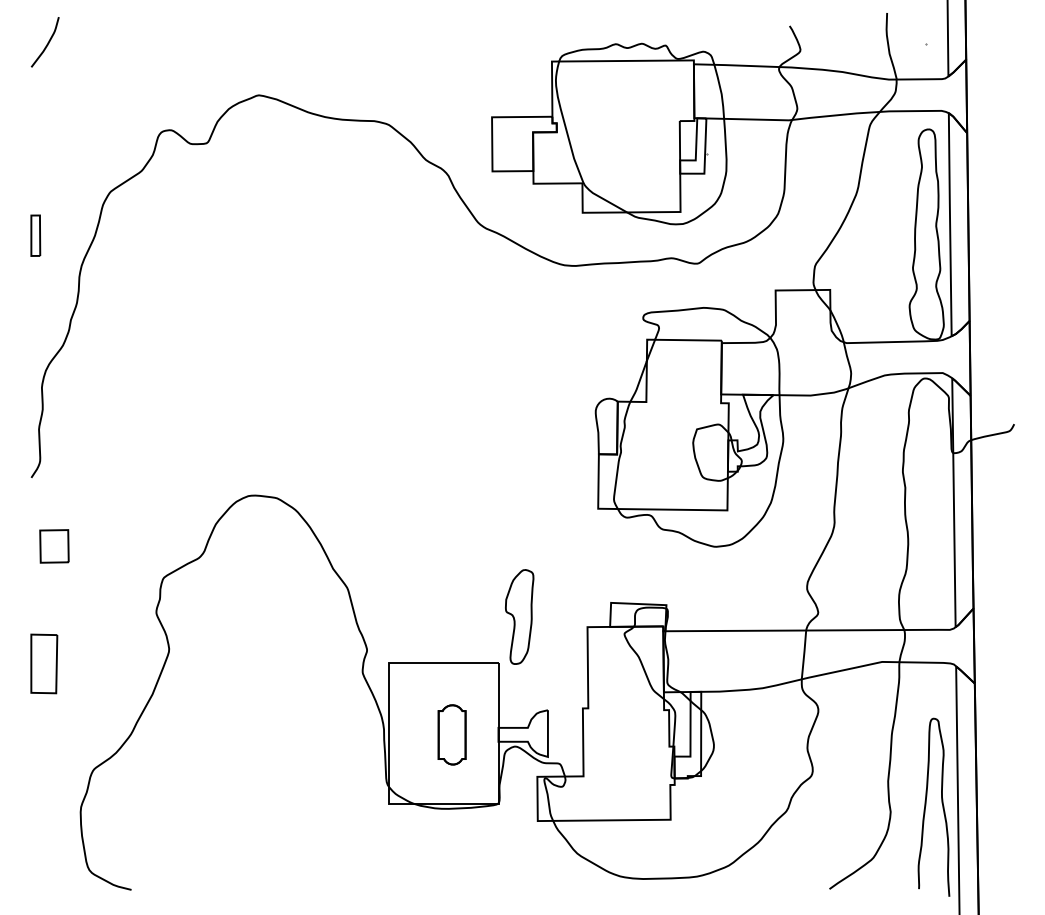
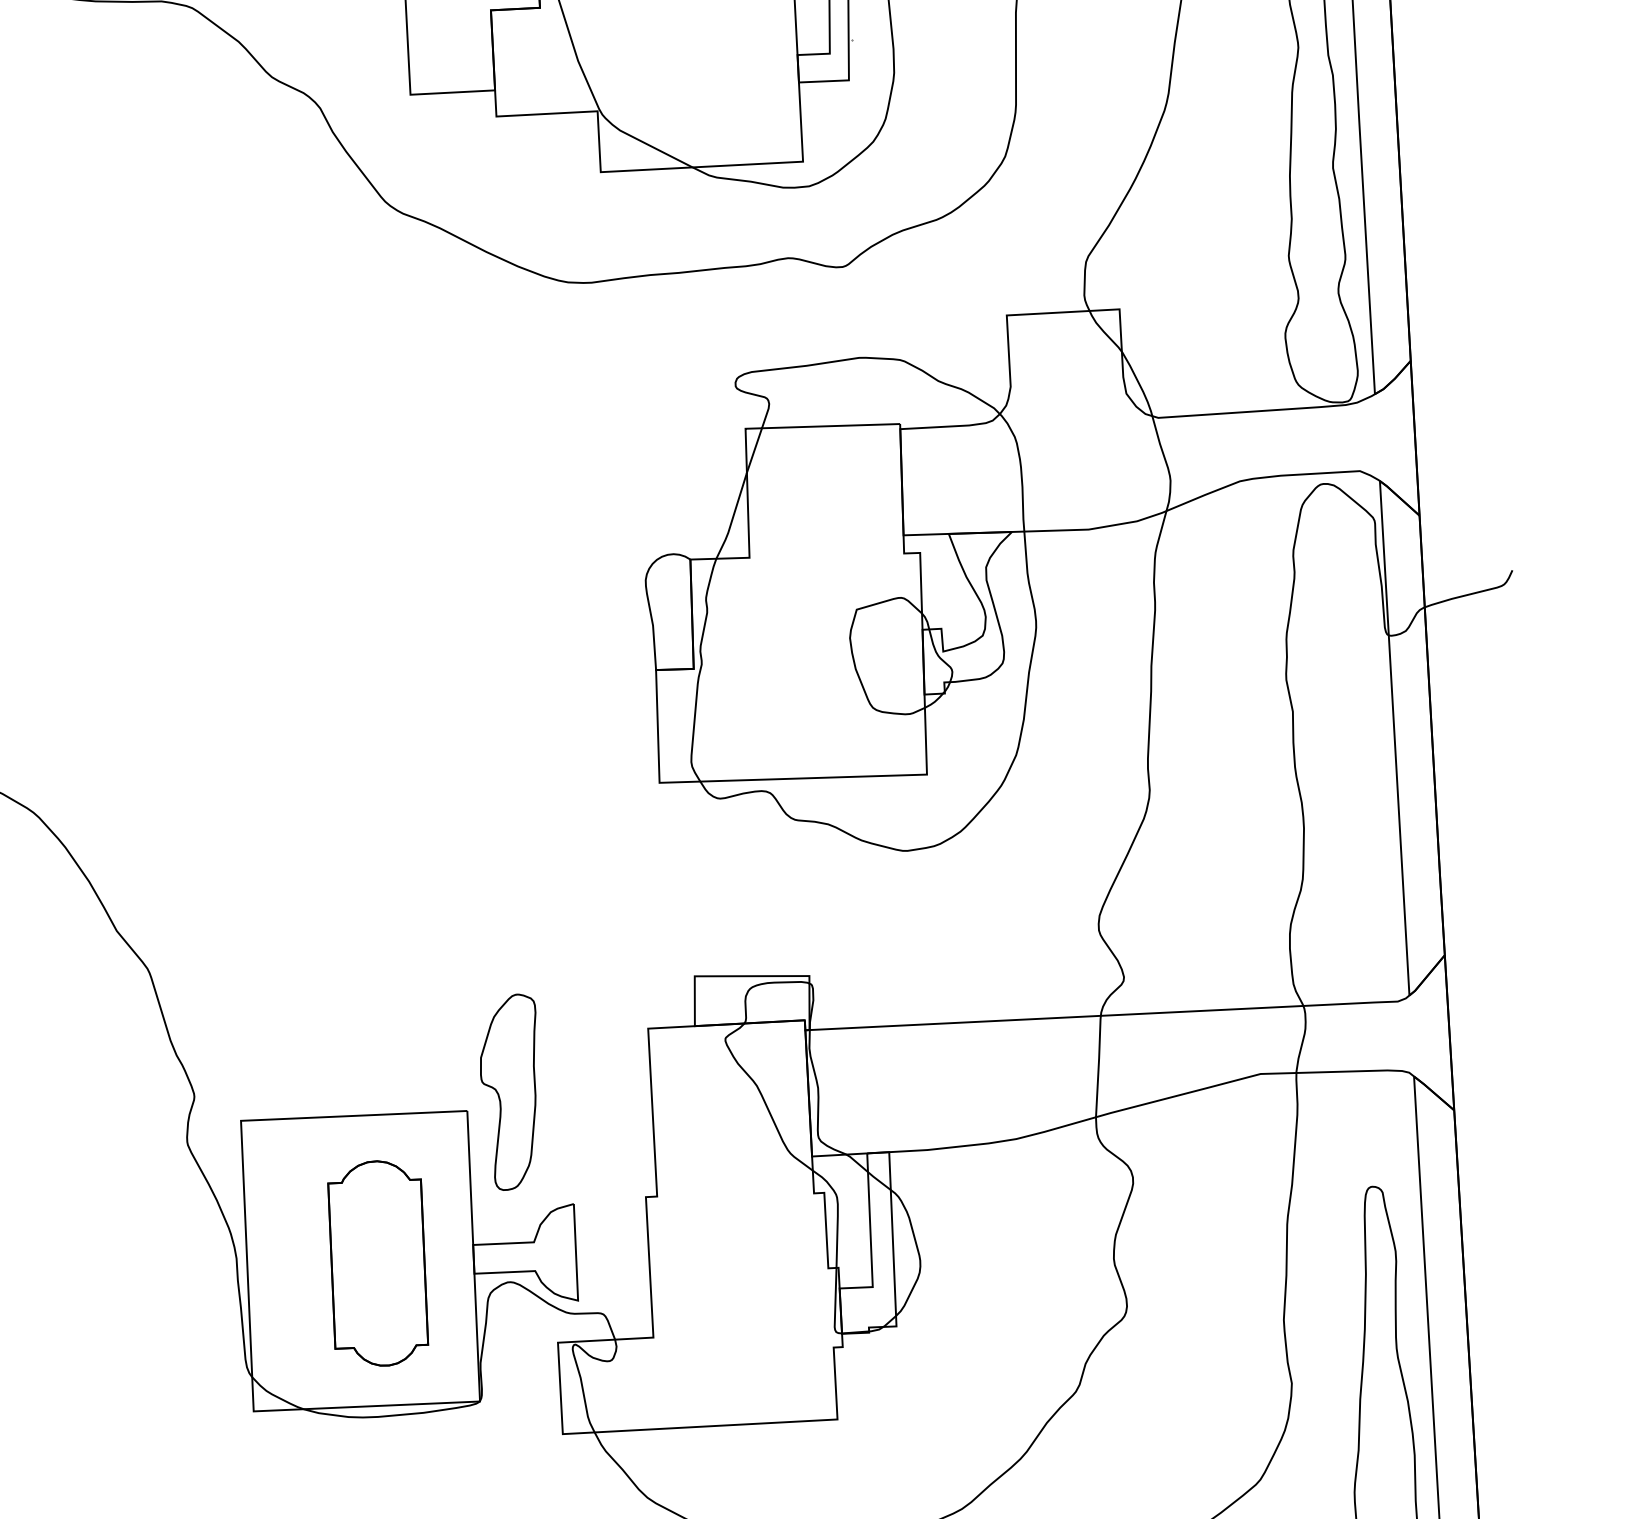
part: (519, 616) -> (509, 1091), moved
part: (451, 734) -> (376, 1262), size x1.67

